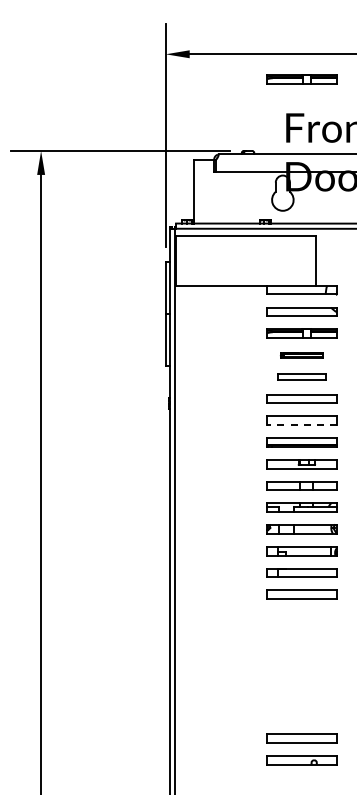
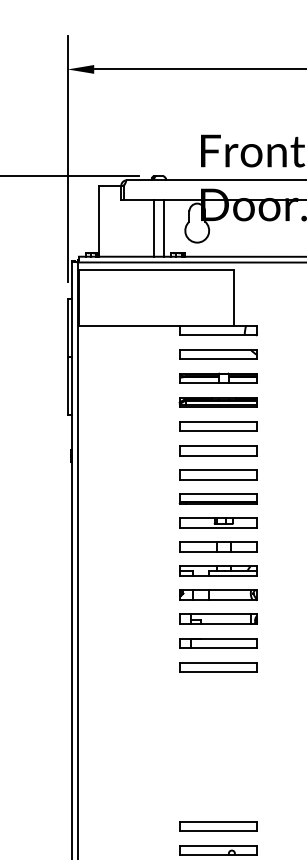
part: (301, 79) -> (217, 97), removed
line: (243, 197) -> (153, 227), added
line: (252, 197) -> (163, 227), added
part: (301, 355) -> (217, 402), size x1.67
part: (301, 377) -> (217, 427), size x1.43
line: (302, 425) -> (218, 480), dashed -> solid

